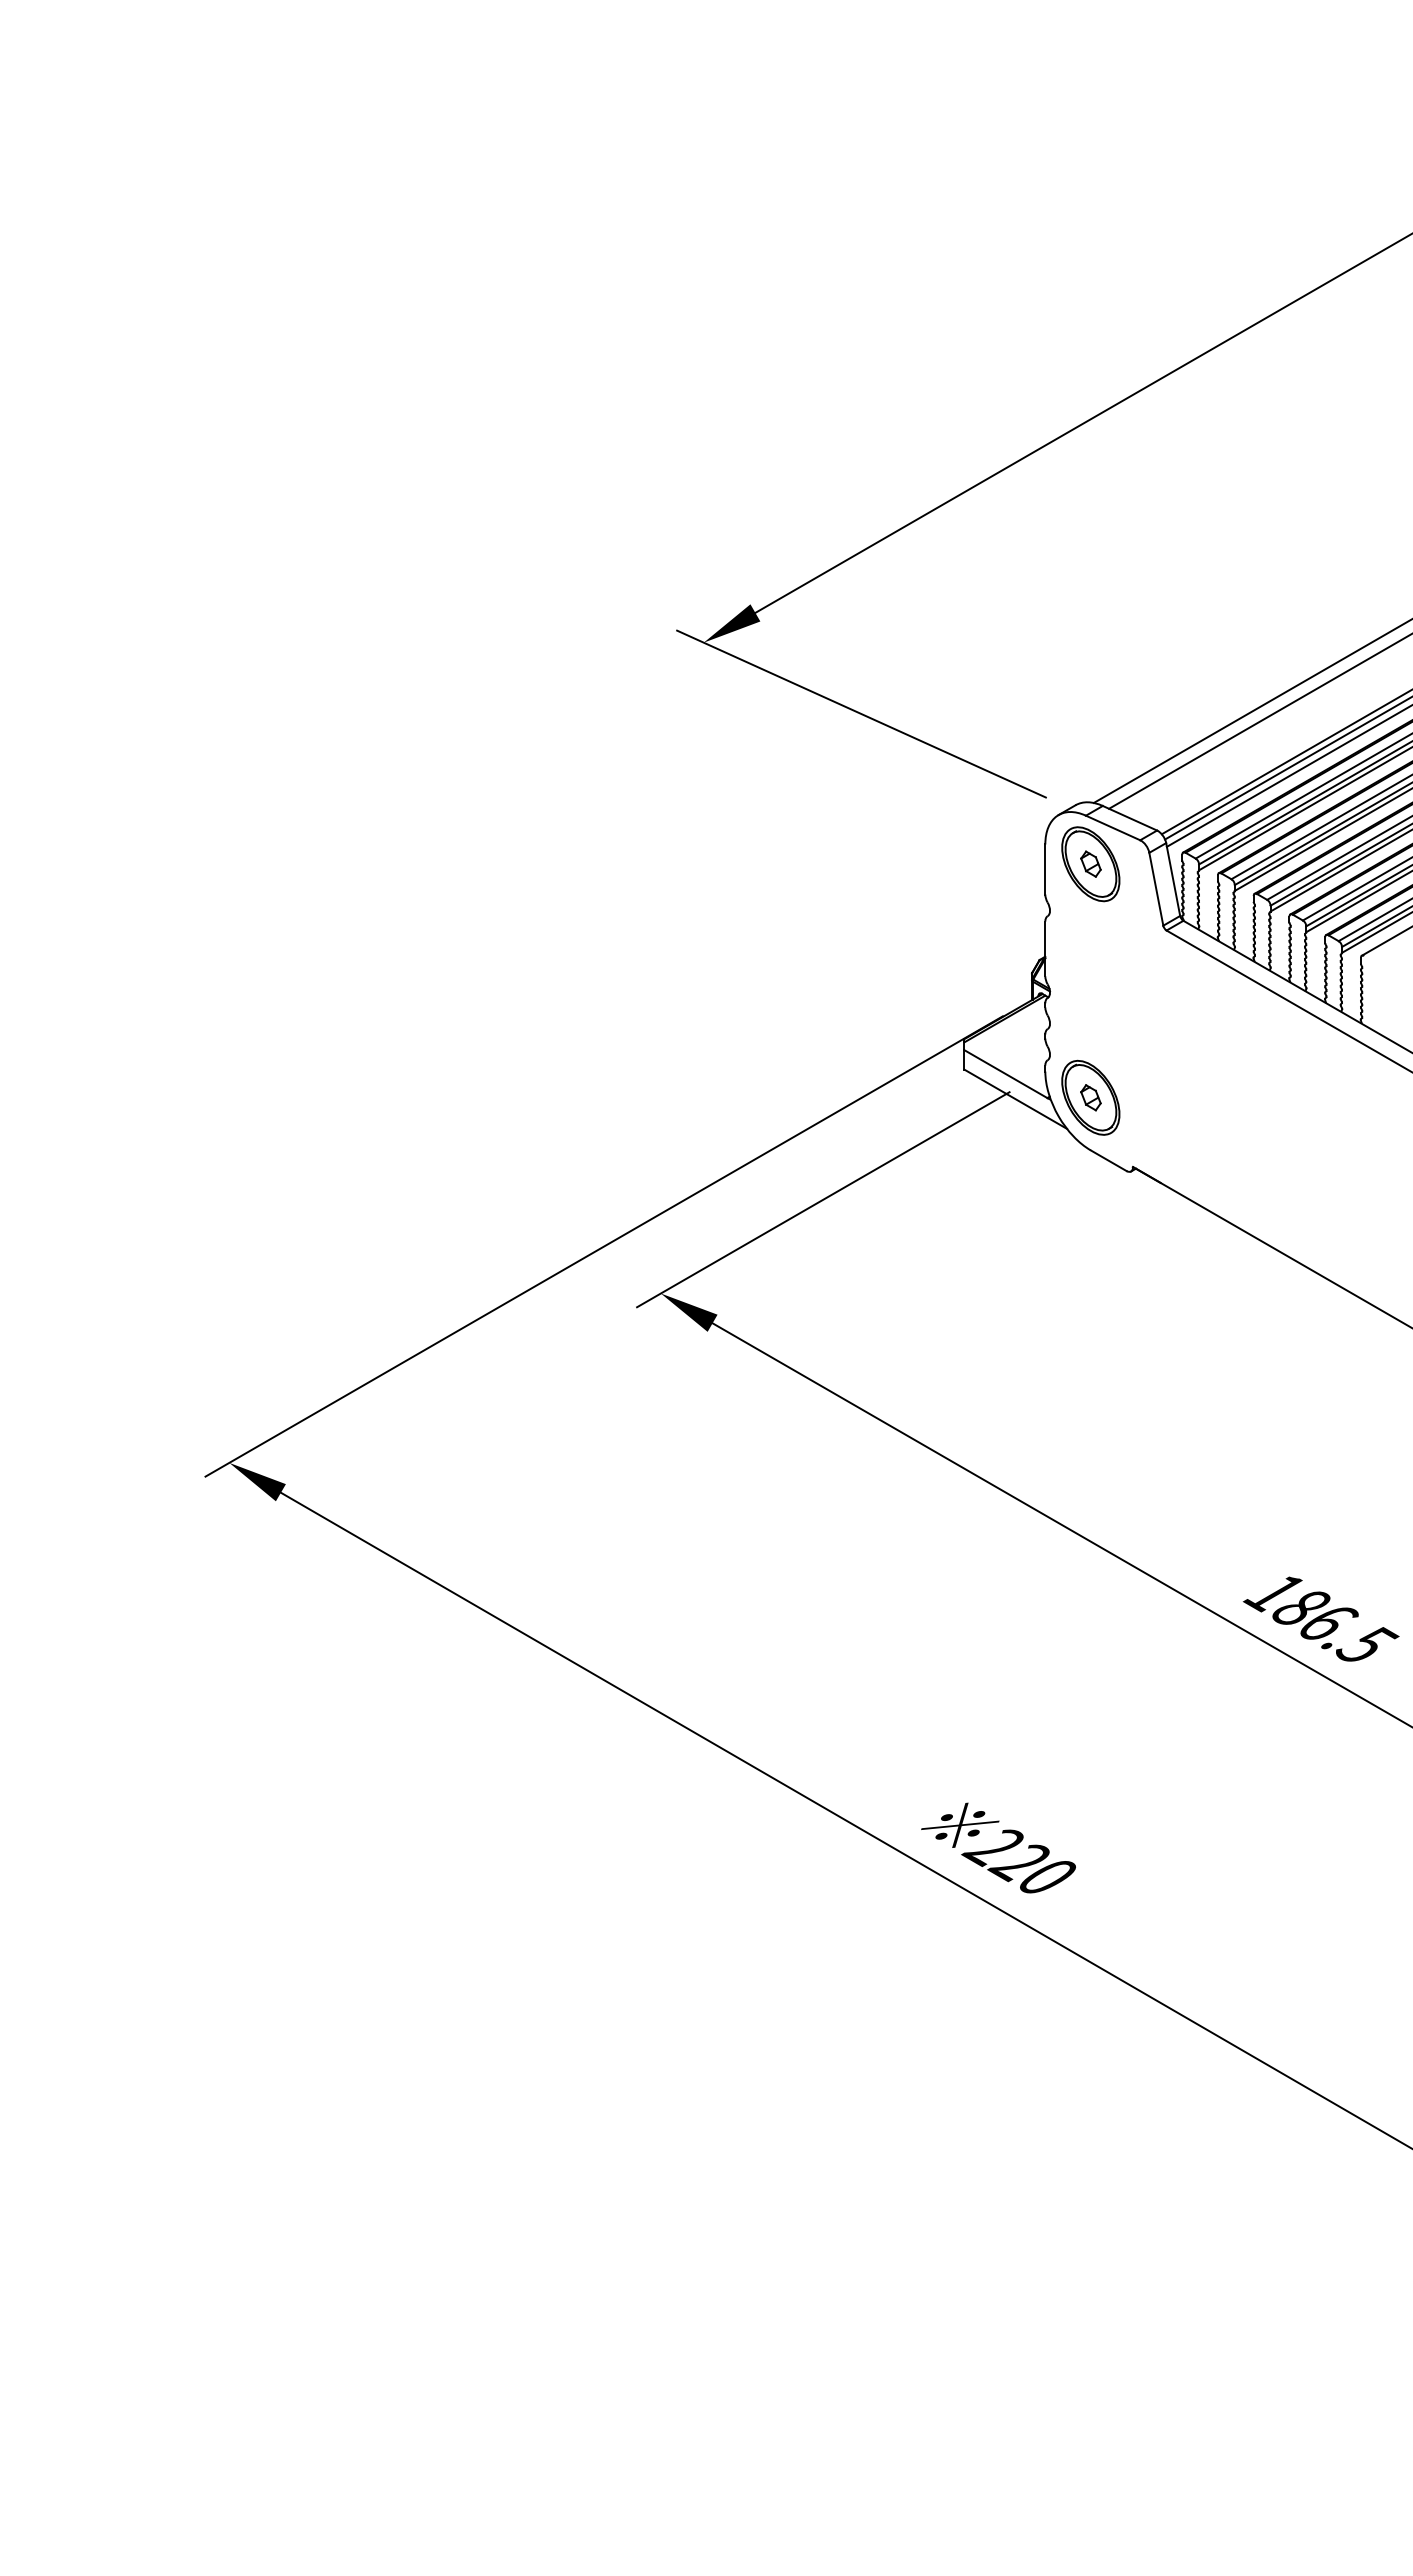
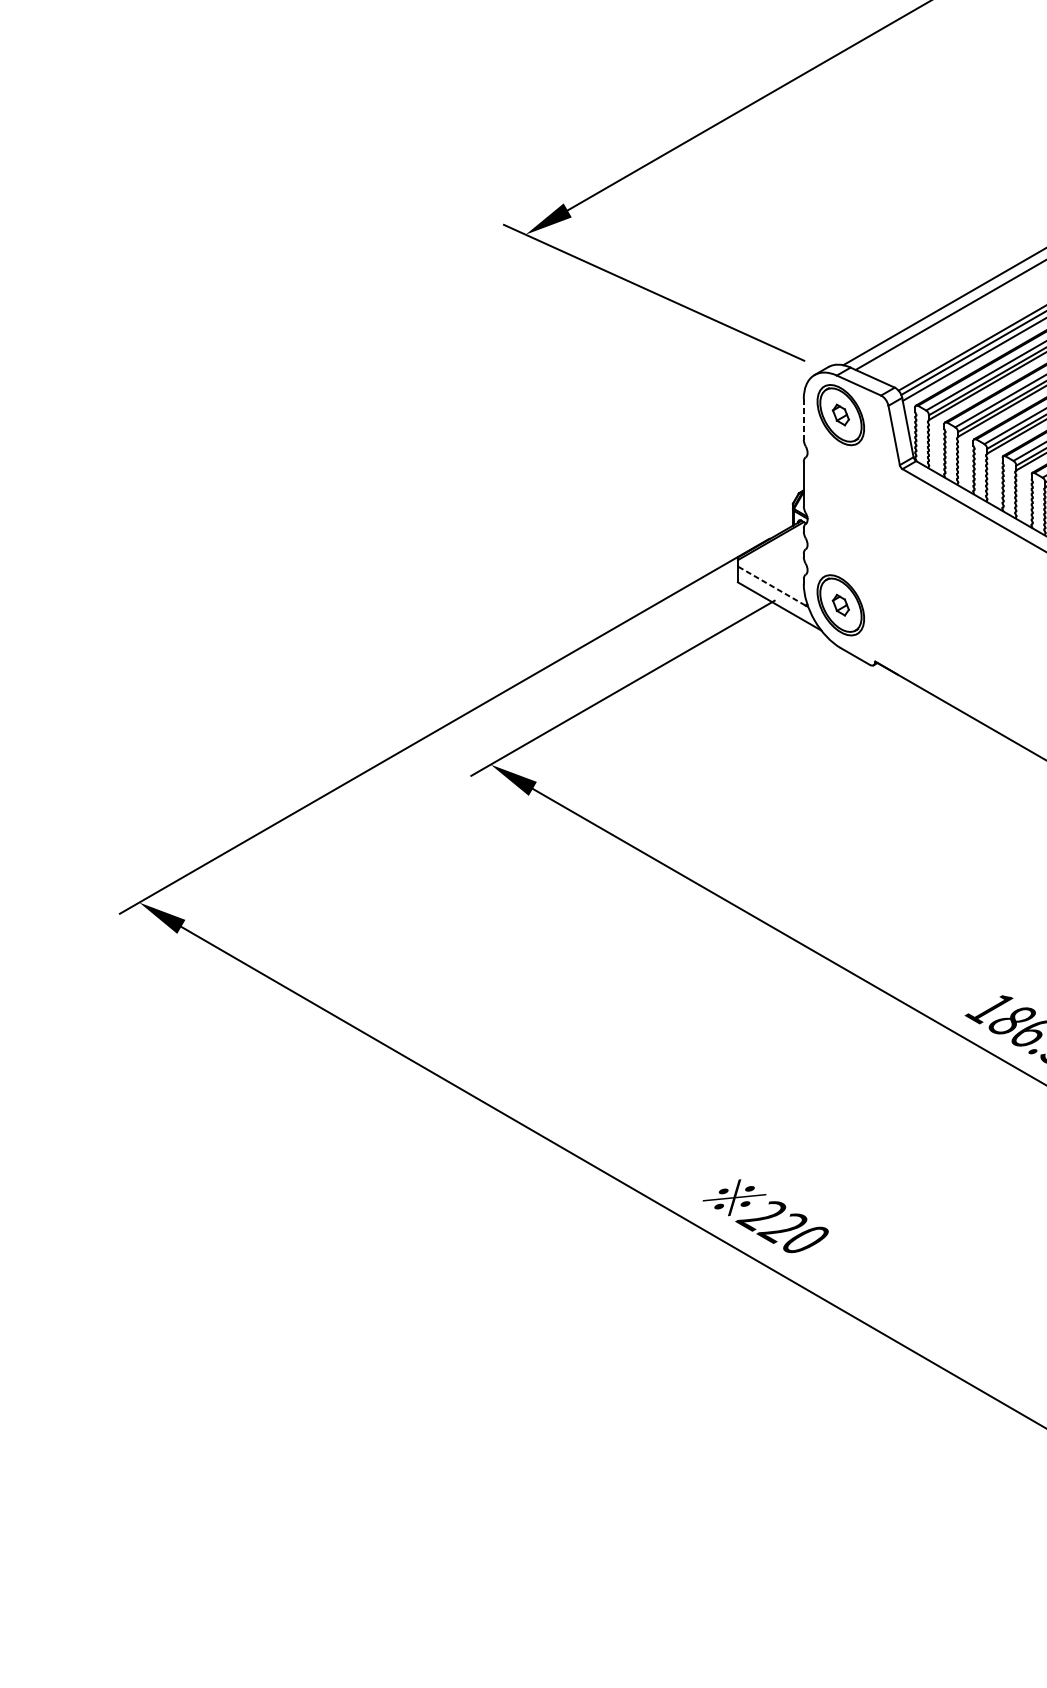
line: (1045, 870) -> (803, 420), solid -> dashed
line: (1005, 1074) -> (771, 586), solid -> dashed

